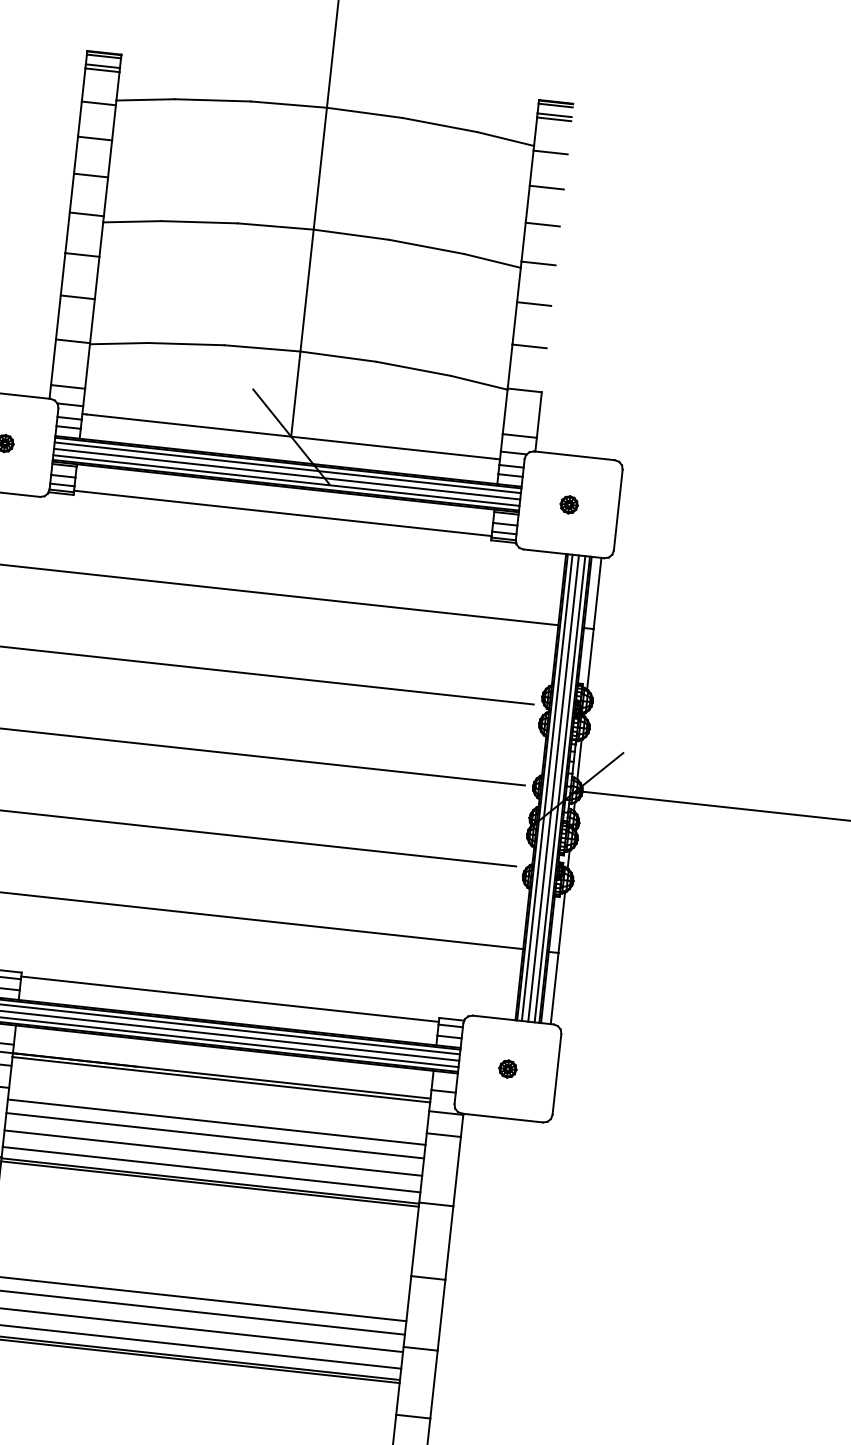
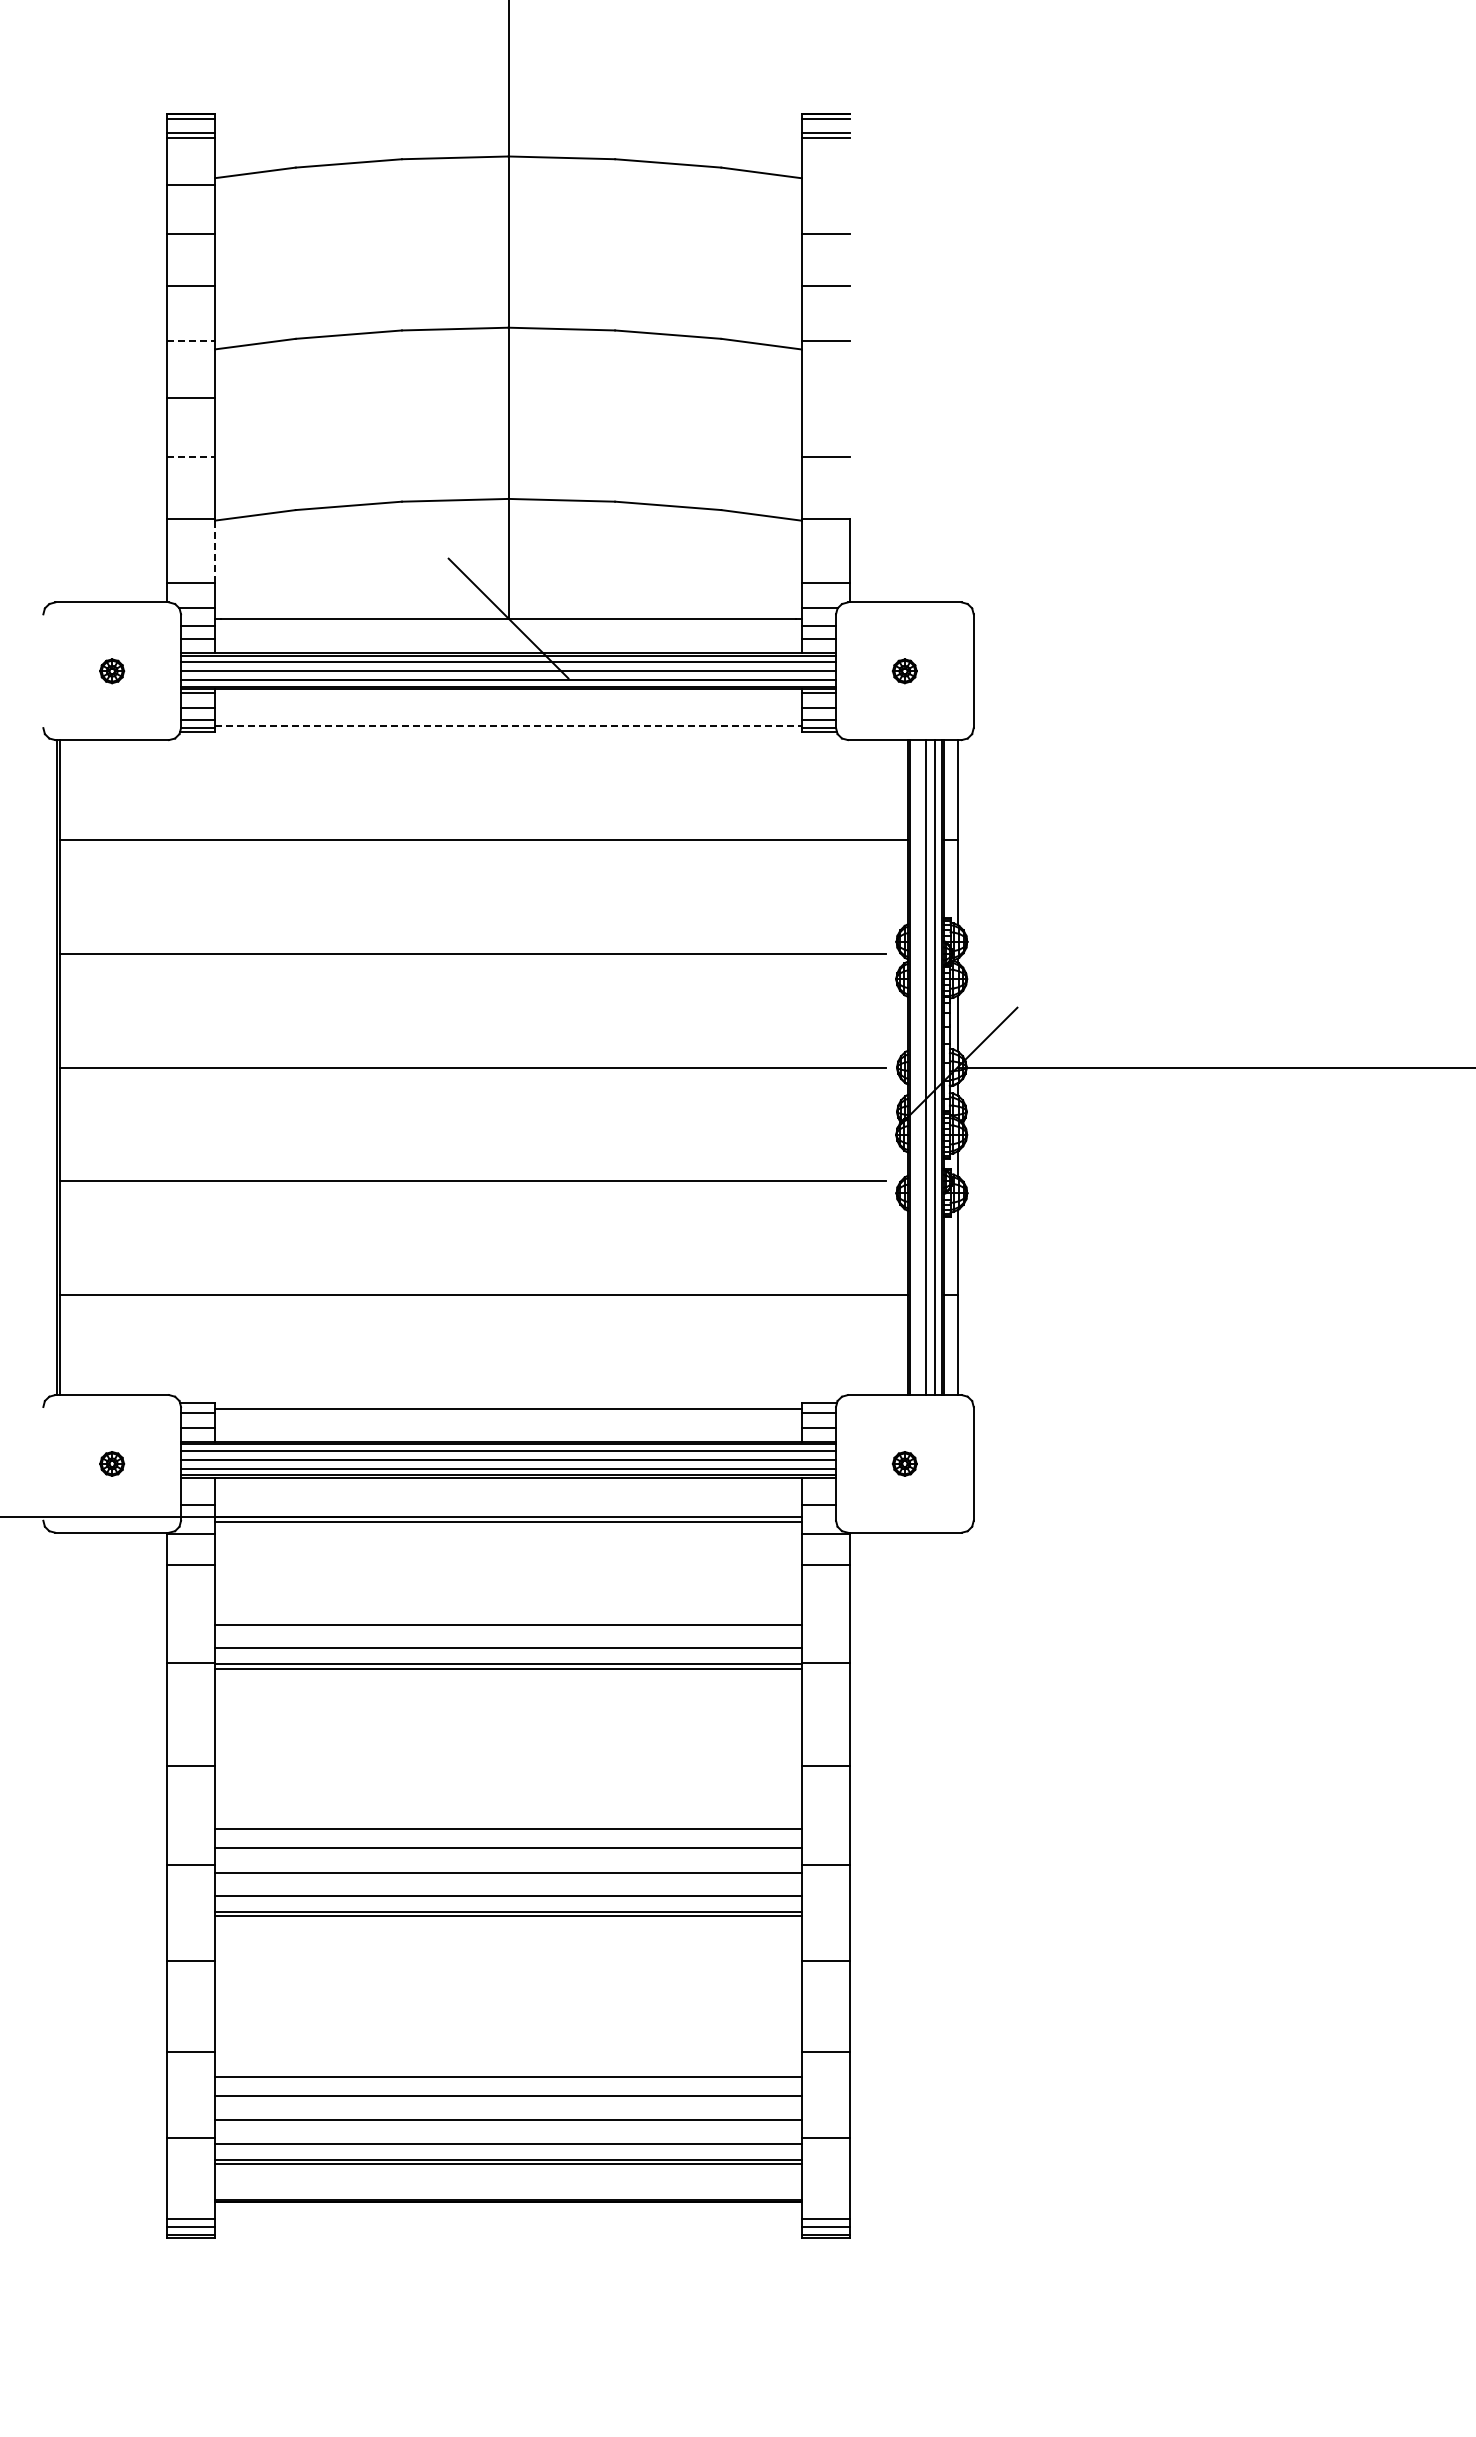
line: (550, 152) -> (825, 184), removed
line: (87, 214) -> (191, 340), solid -> dashed
line: (77, 297) -> (191, 457), solid -> dashed
line: (533, 303) -> (825, 397), removed
line: (87, 367) -> (215, 552), solid -> dashed
line: (283, 513) -> (509, 726), solid -> dashed
line: (546, 787) -> (916, 1067), removed
line: (216, 1122) -> (508, 1581), removed
line: (215, 1135) -> (508, 1600), removed

